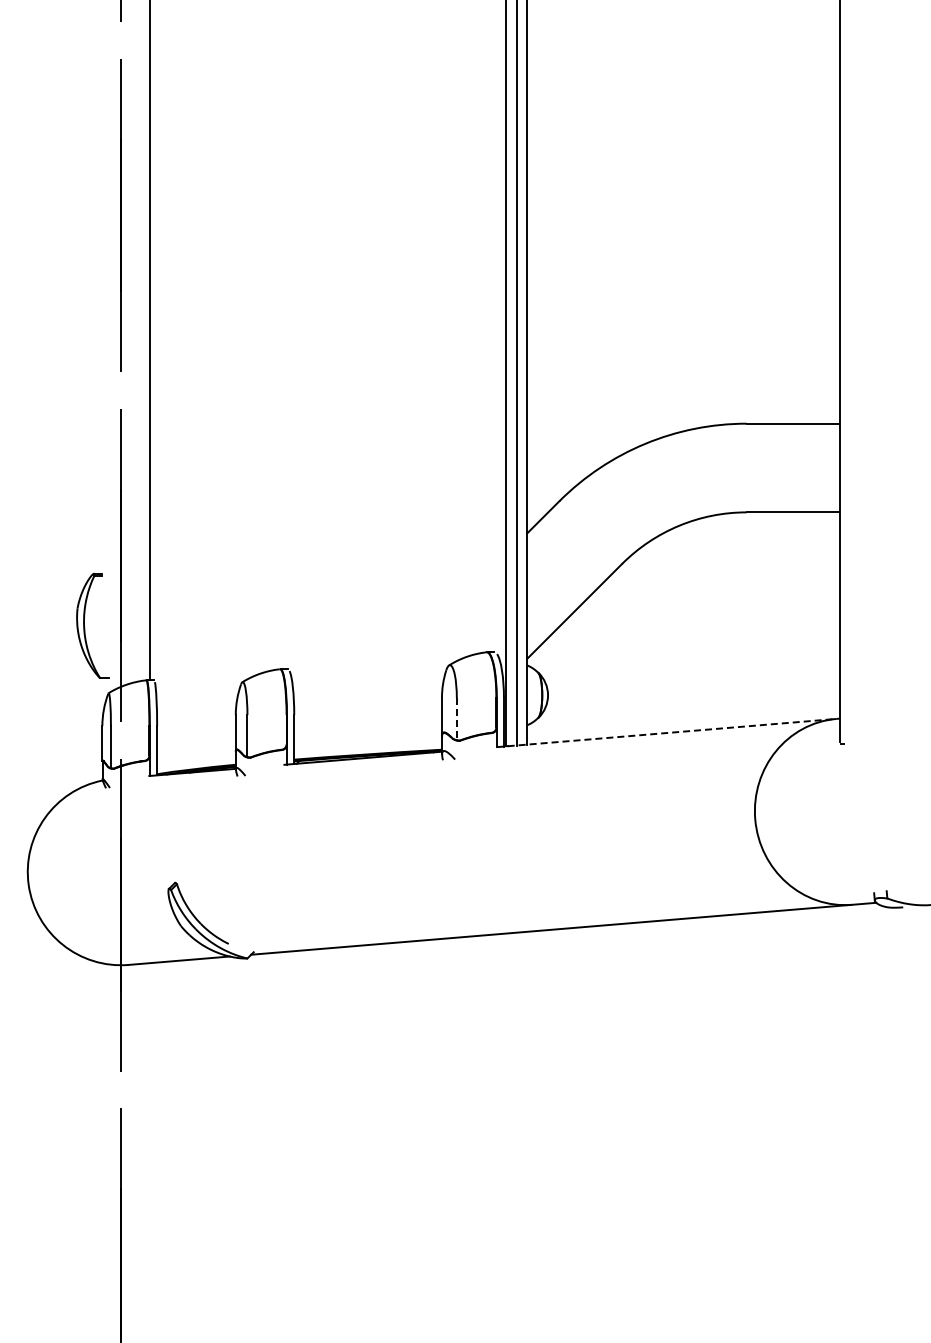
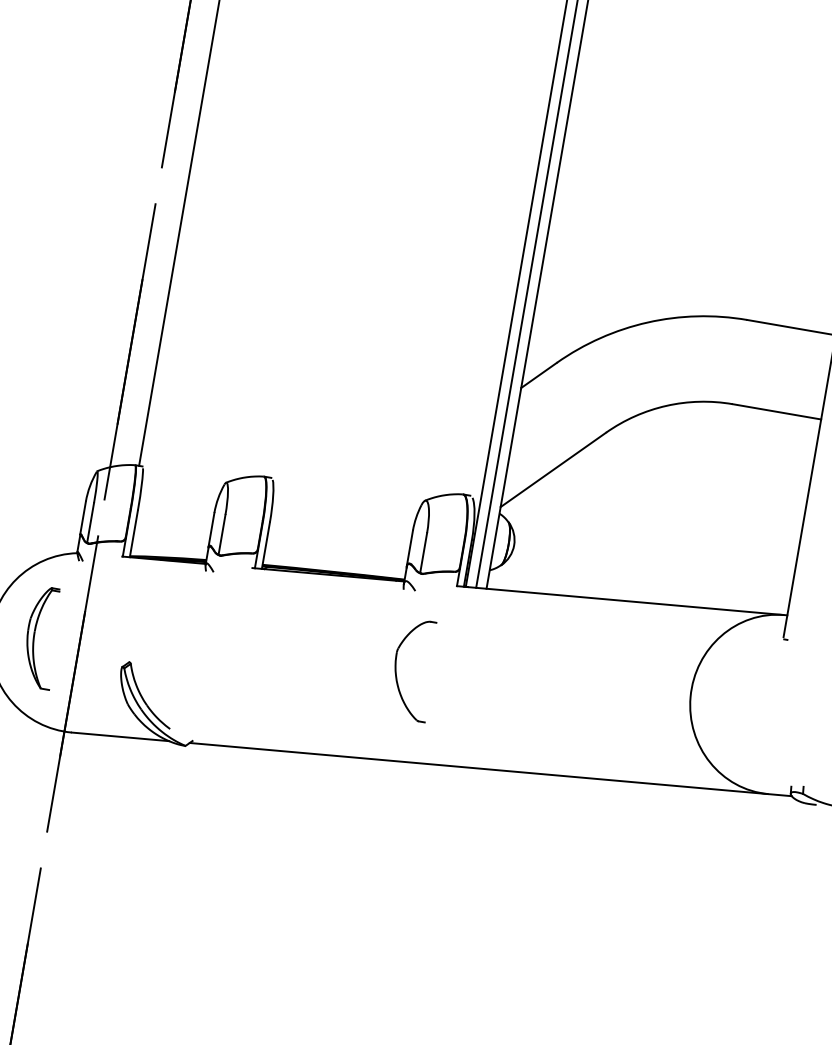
part: (85, 627) -> (35, 637), moved
line: (456, 719) -> (423, 553), dashed -> solid
line: (668, 732) -> (622, 600), dashed -> solid
part: (449, 840) -> (396, 667), added

